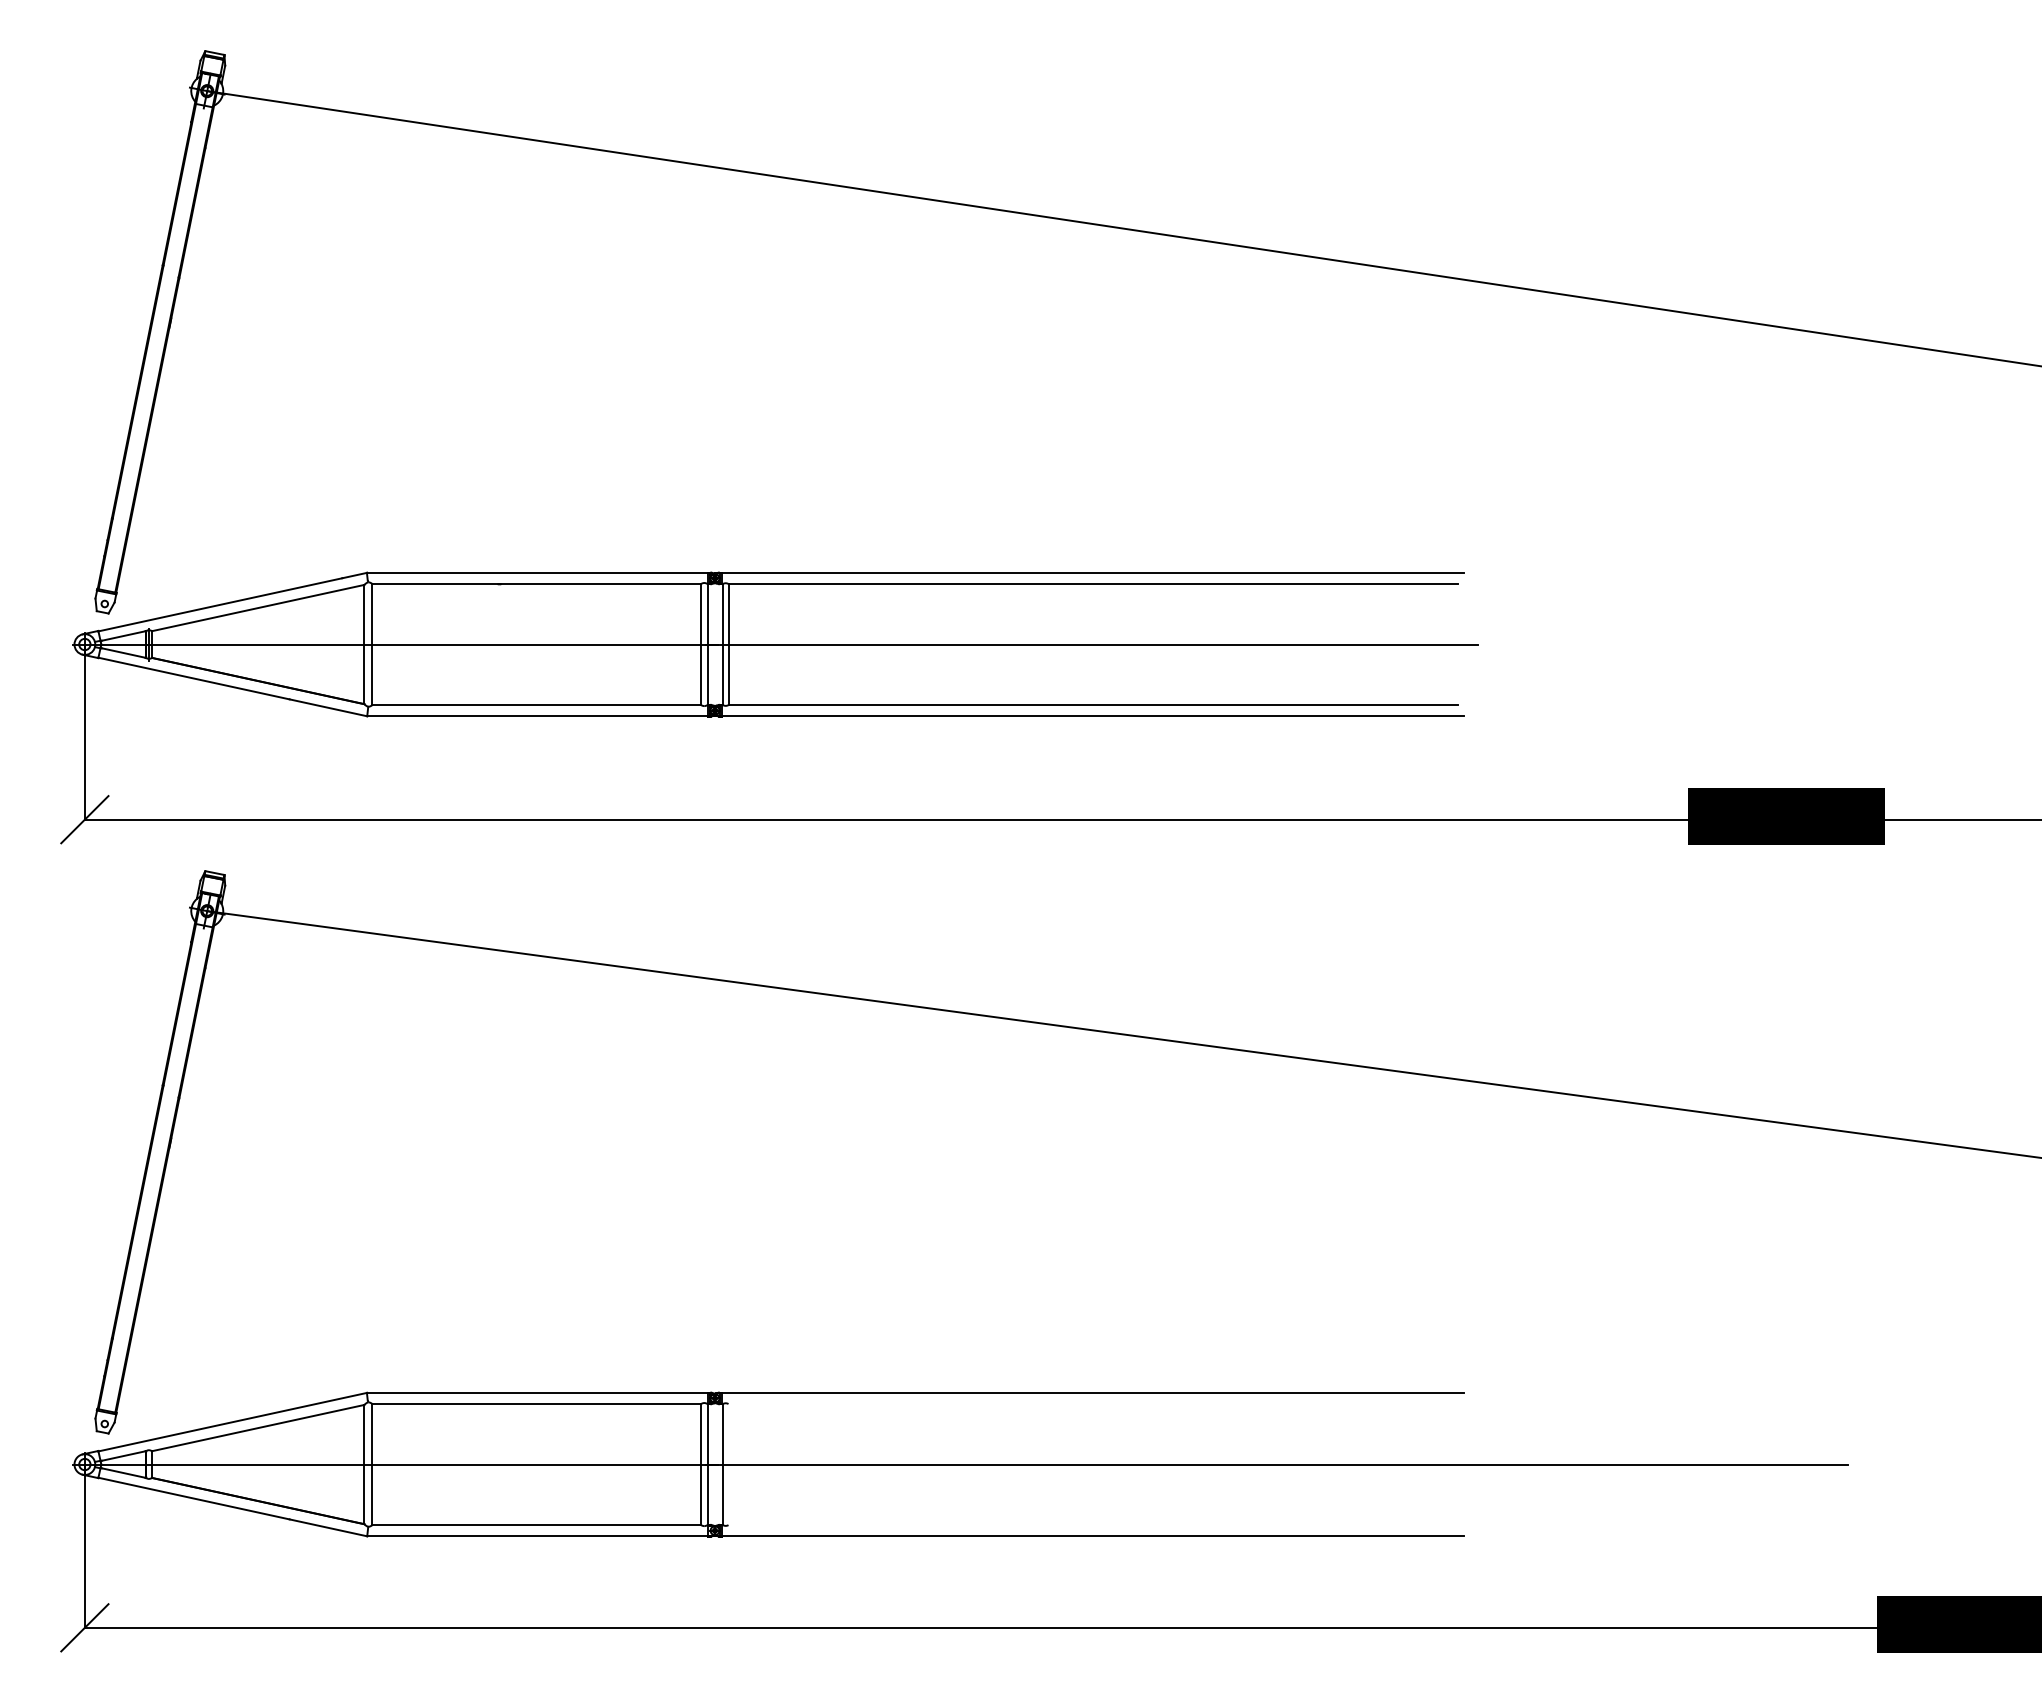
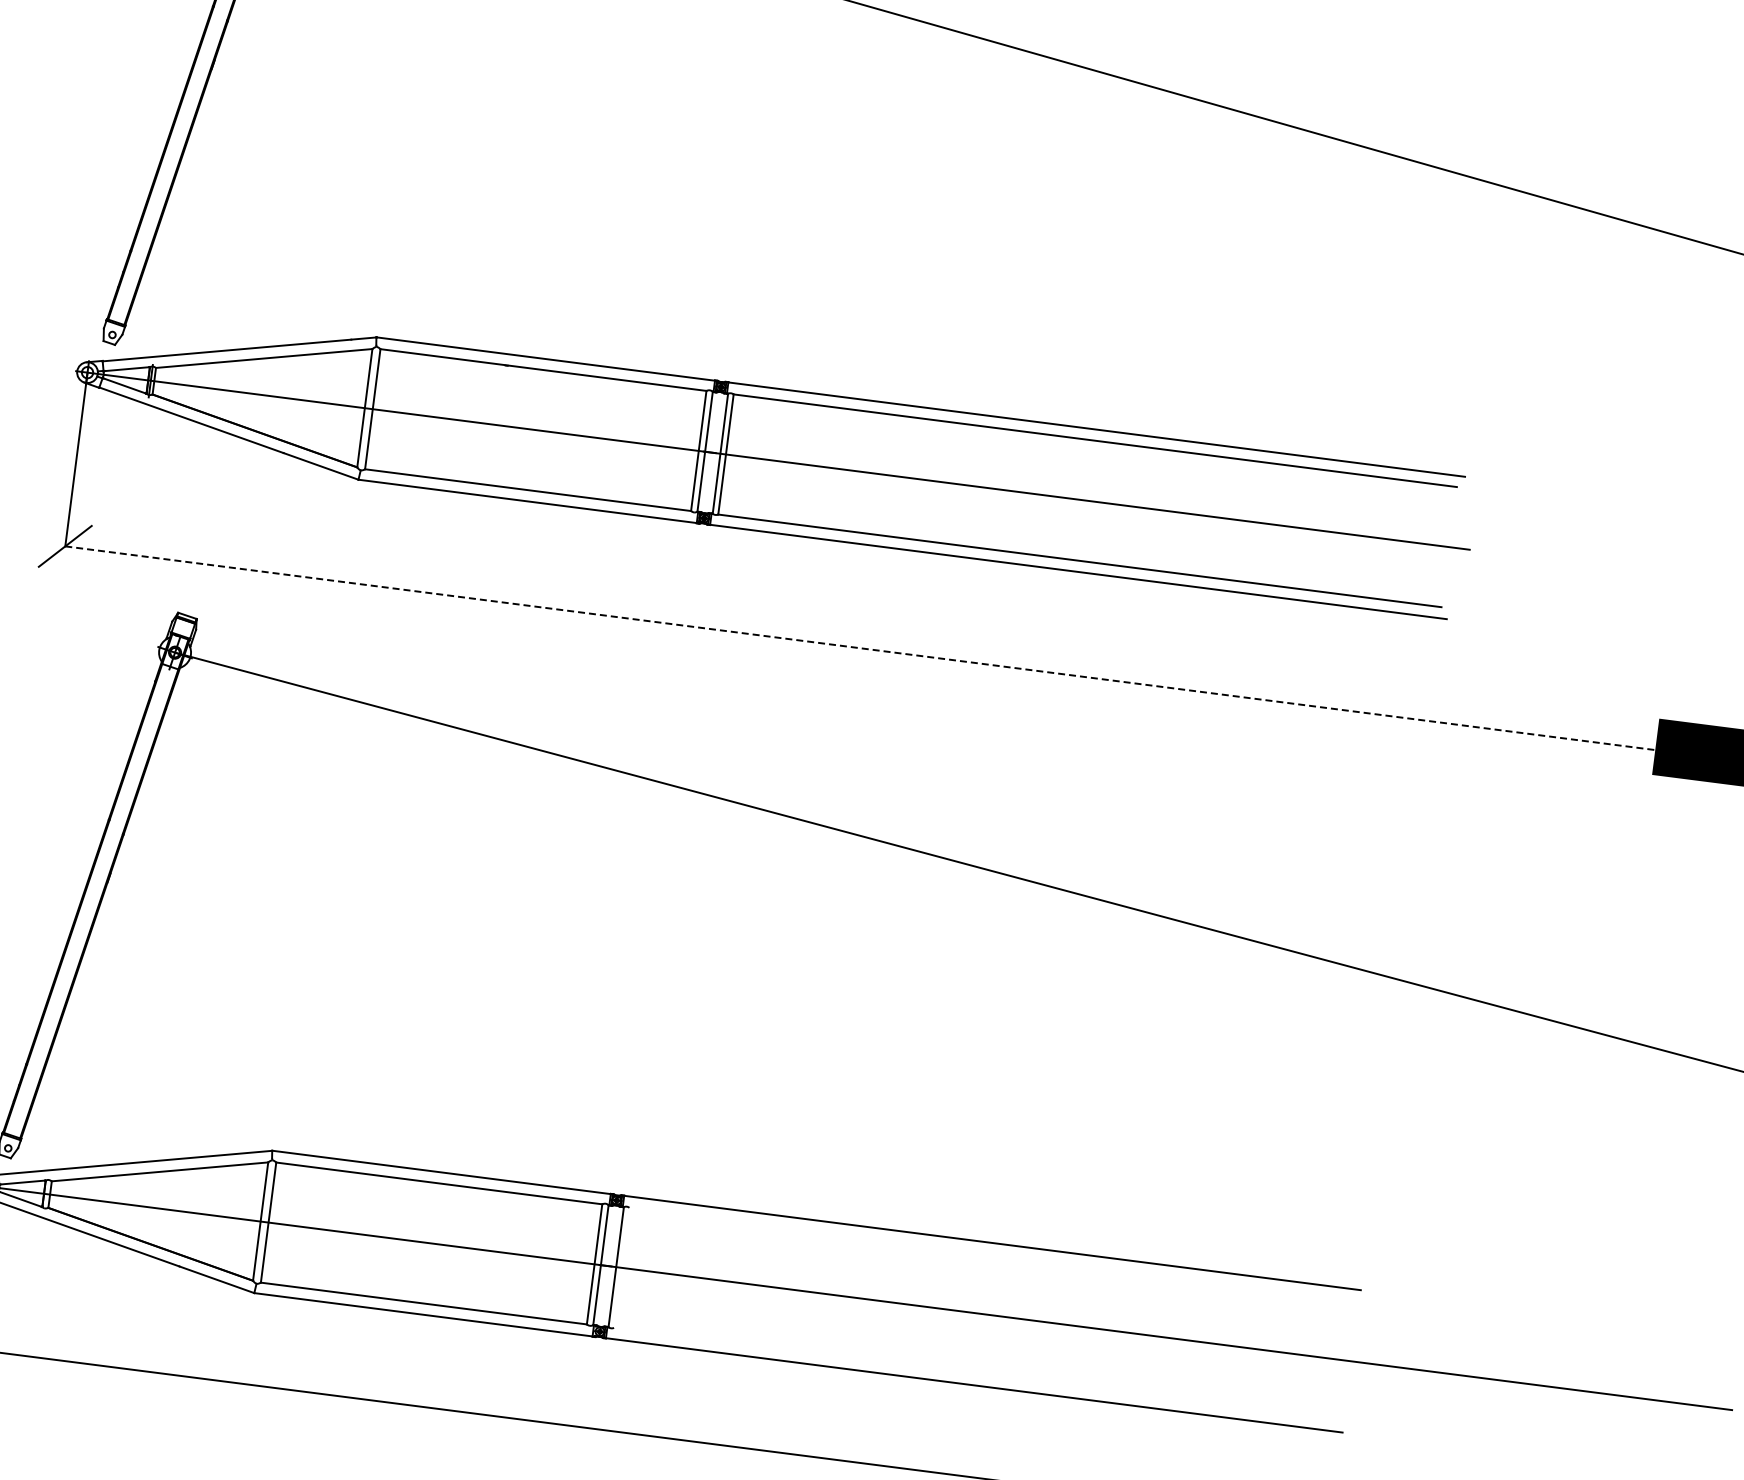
line: (892, 819) -> (866, 648), solid -> dashed

